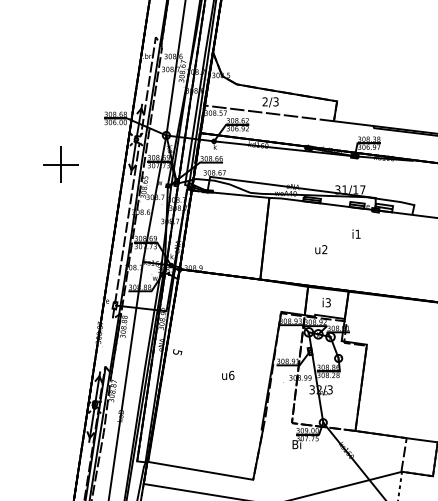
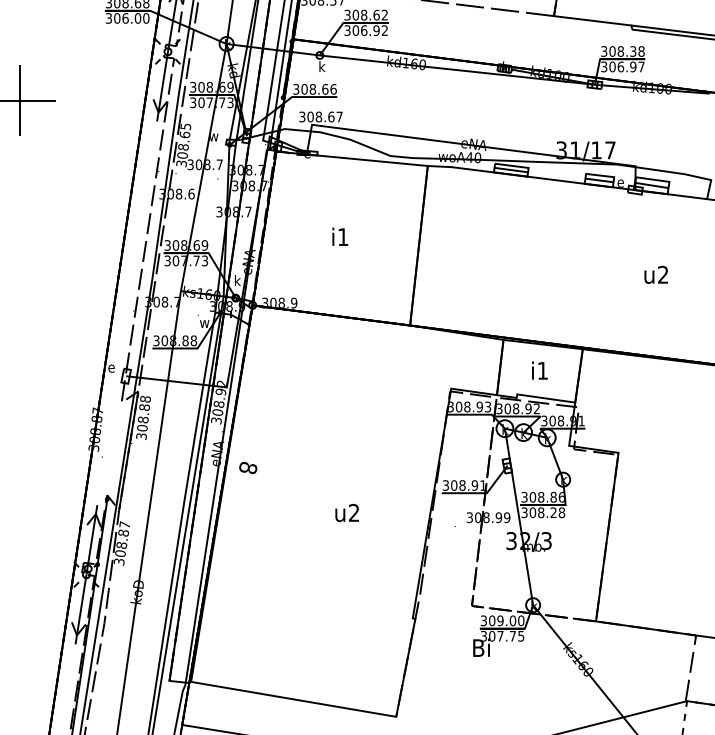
text: (356, 233) -> (340, 235), moved
text: (321, 249) -> (656, 274), moved
text: (327, 302) -> (541, 370), i3 -> i1
text: (177, 352) -> (248, 468), 5 -> 8
text: (231, 375) -> (353, 513), u6 -> u2

